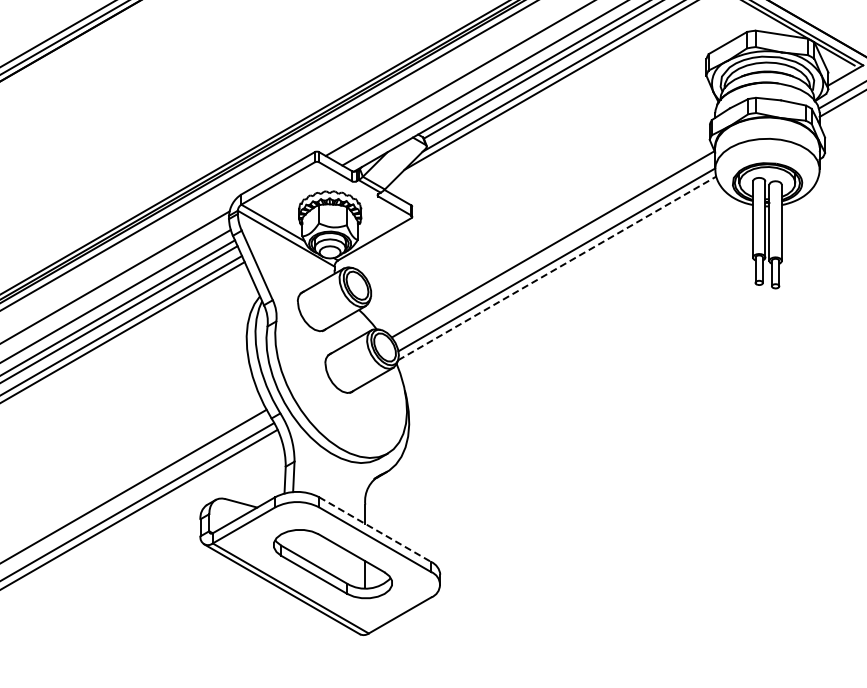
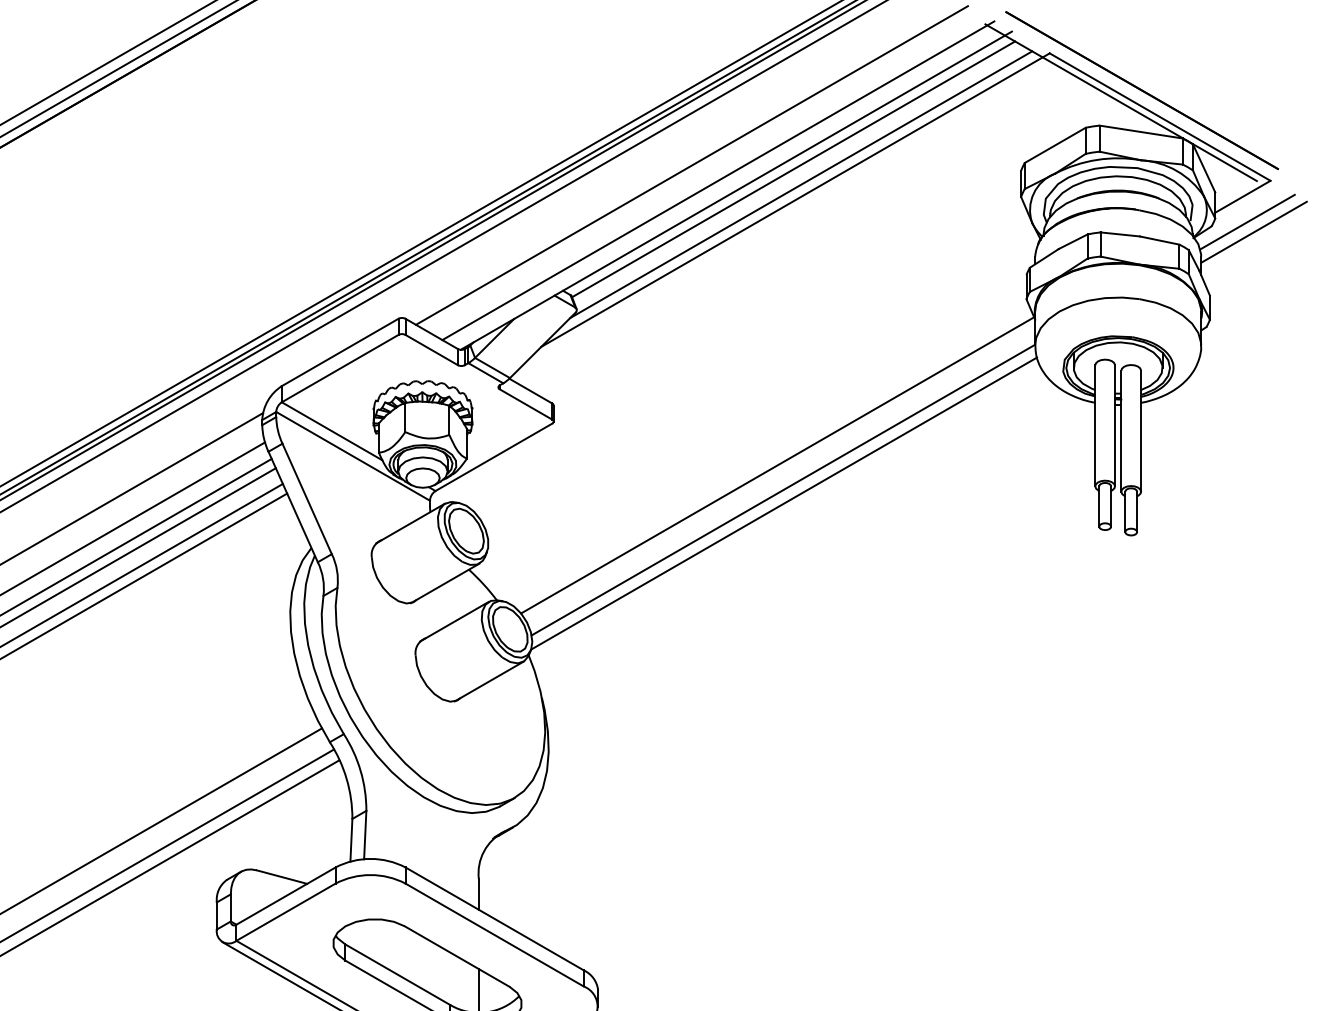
line: (557, 268) -> (784, 503), dashed -> solid
line: (375, 529) -> (495, 918), dashed -> solid

